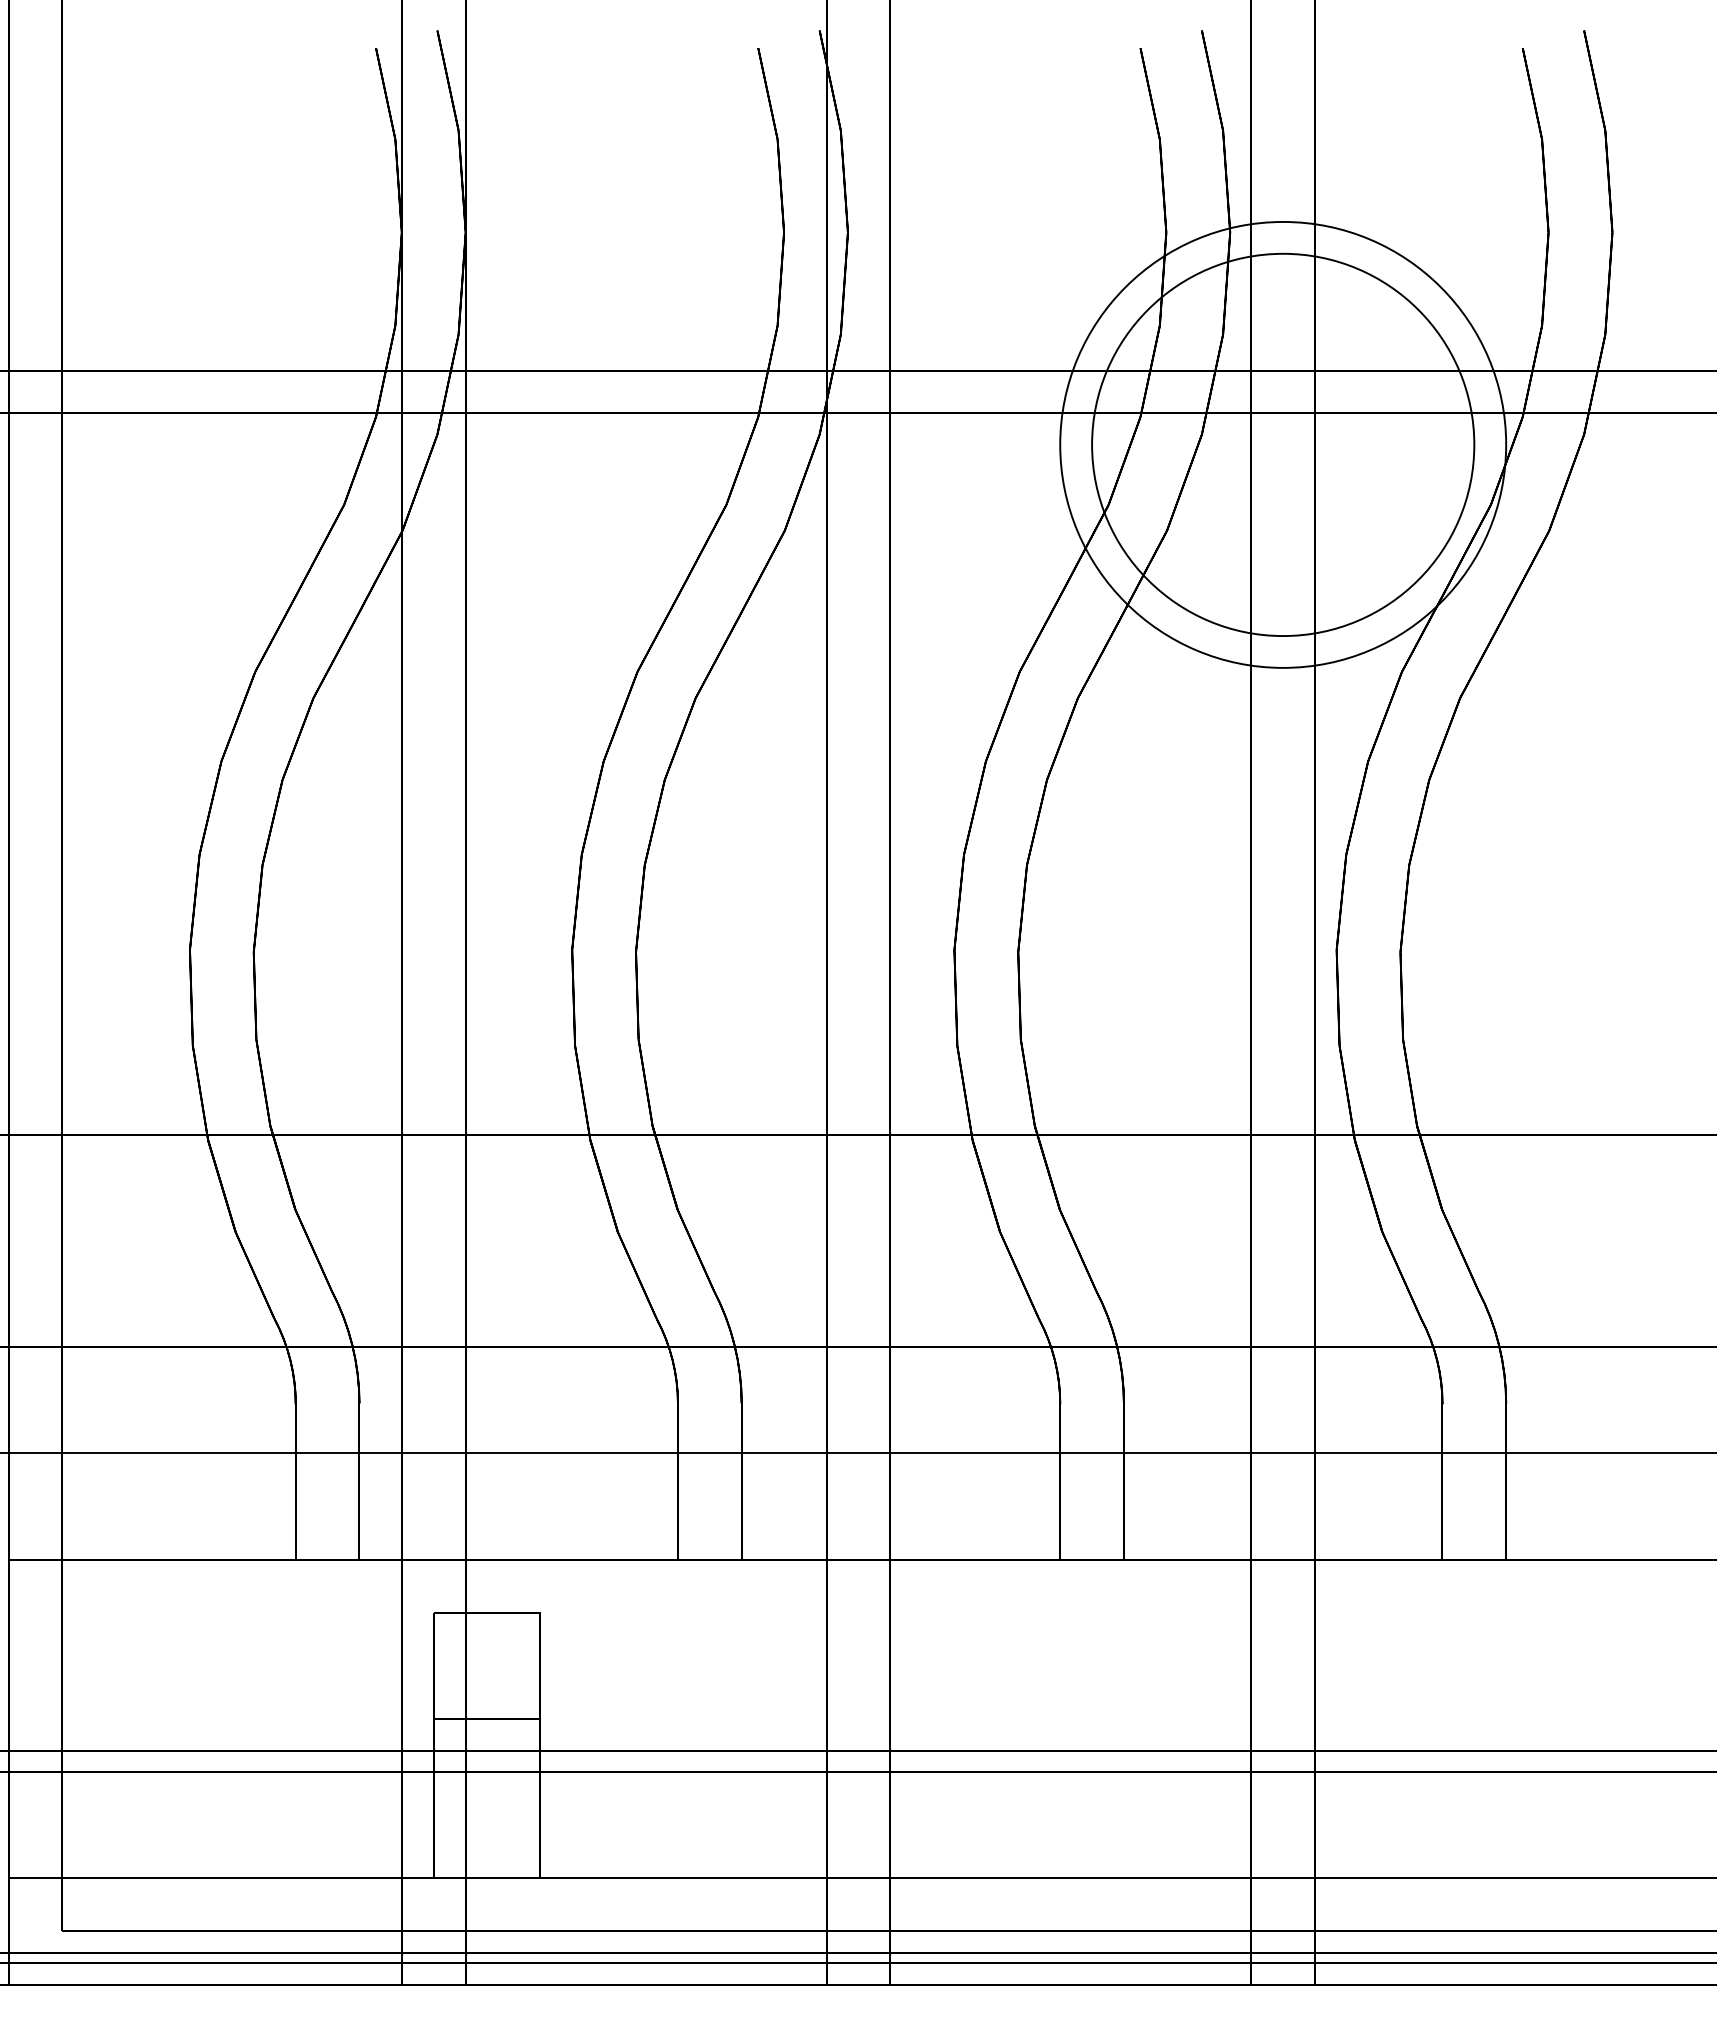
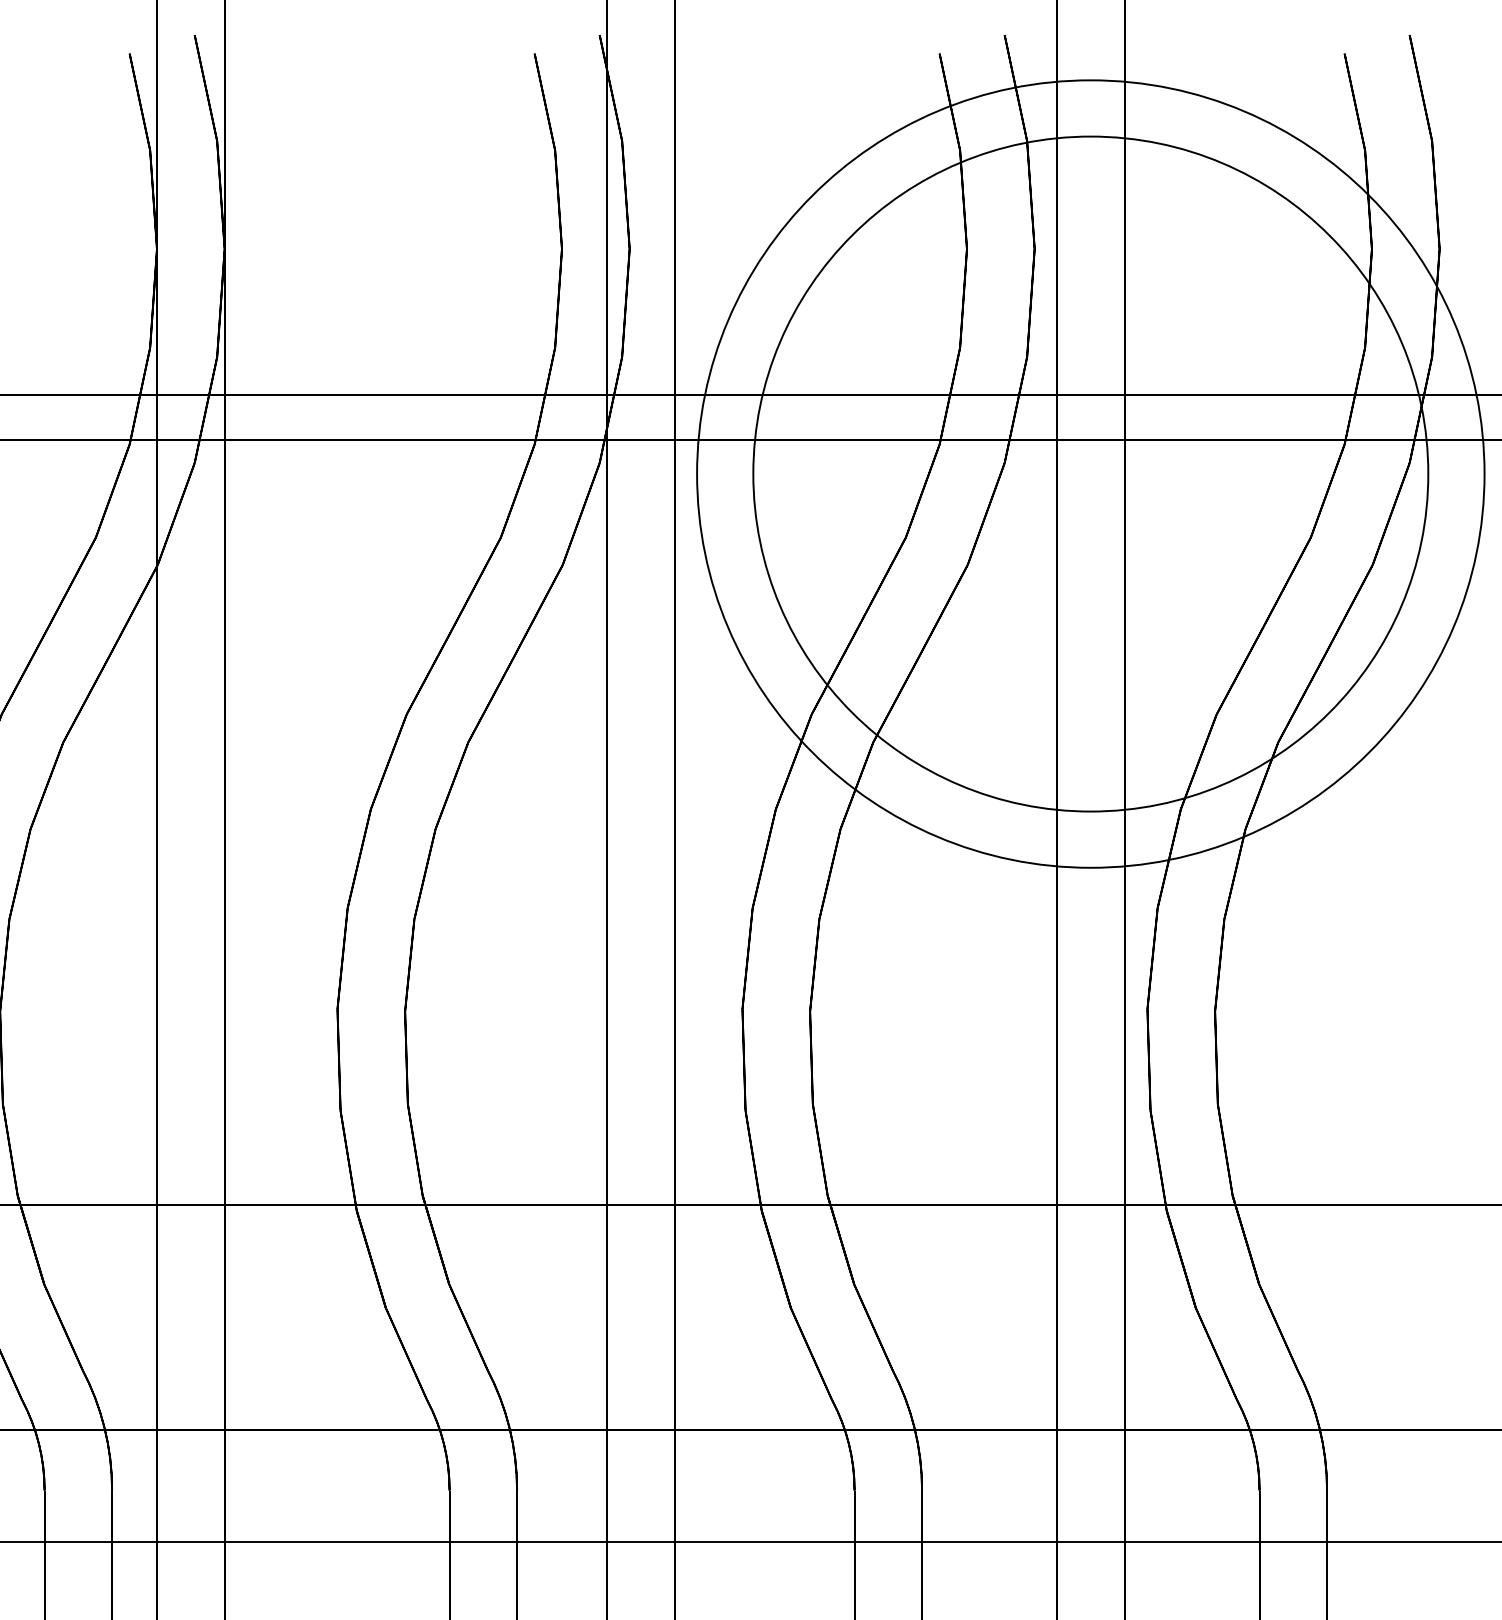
circle: (1282, 444) -> (1090, 473), size x1.67
circle: (1282, 444) -> (1090, 473), size x1.67

